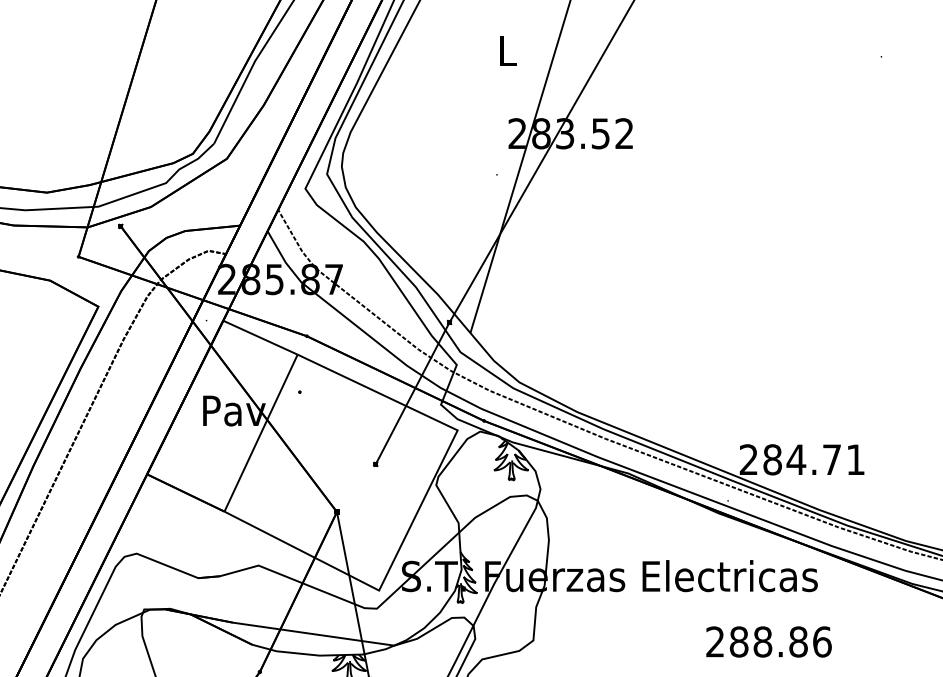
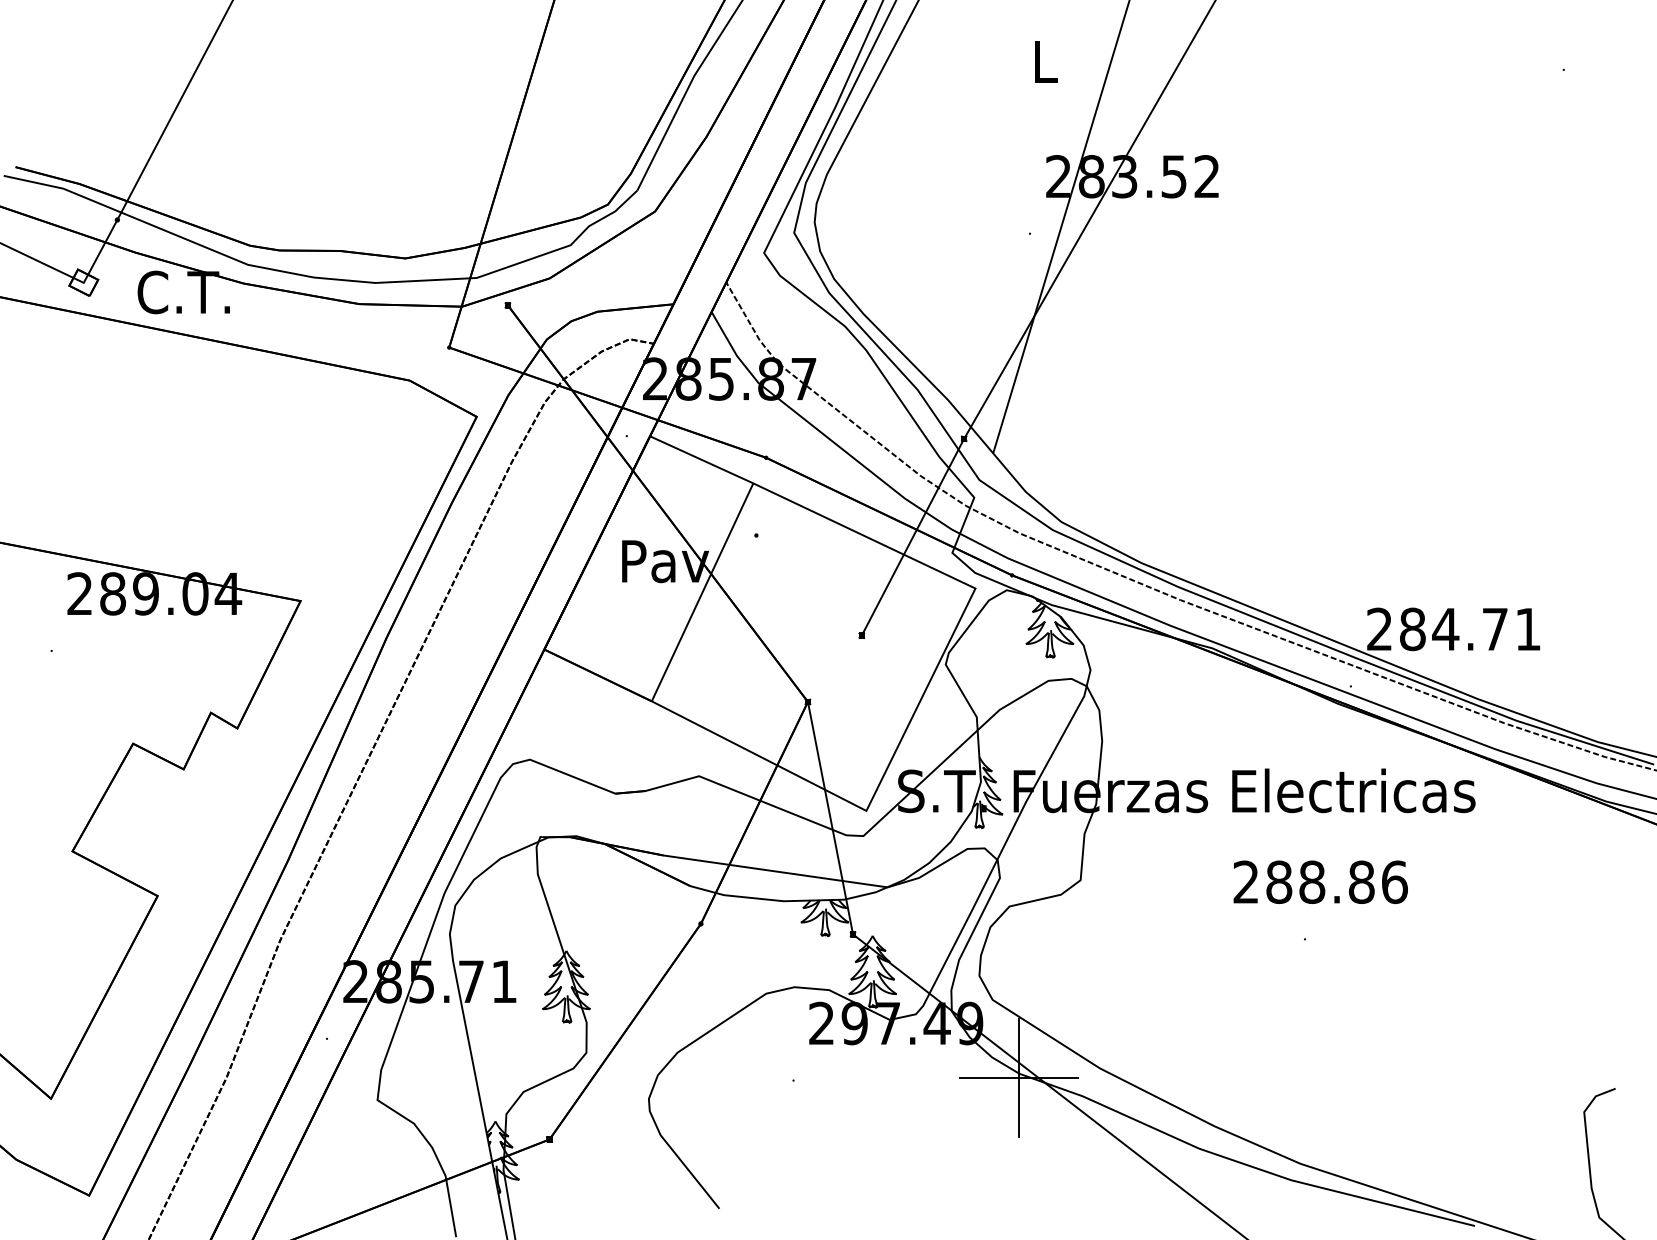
text: (768, 641) -> (1320, 881), moved

